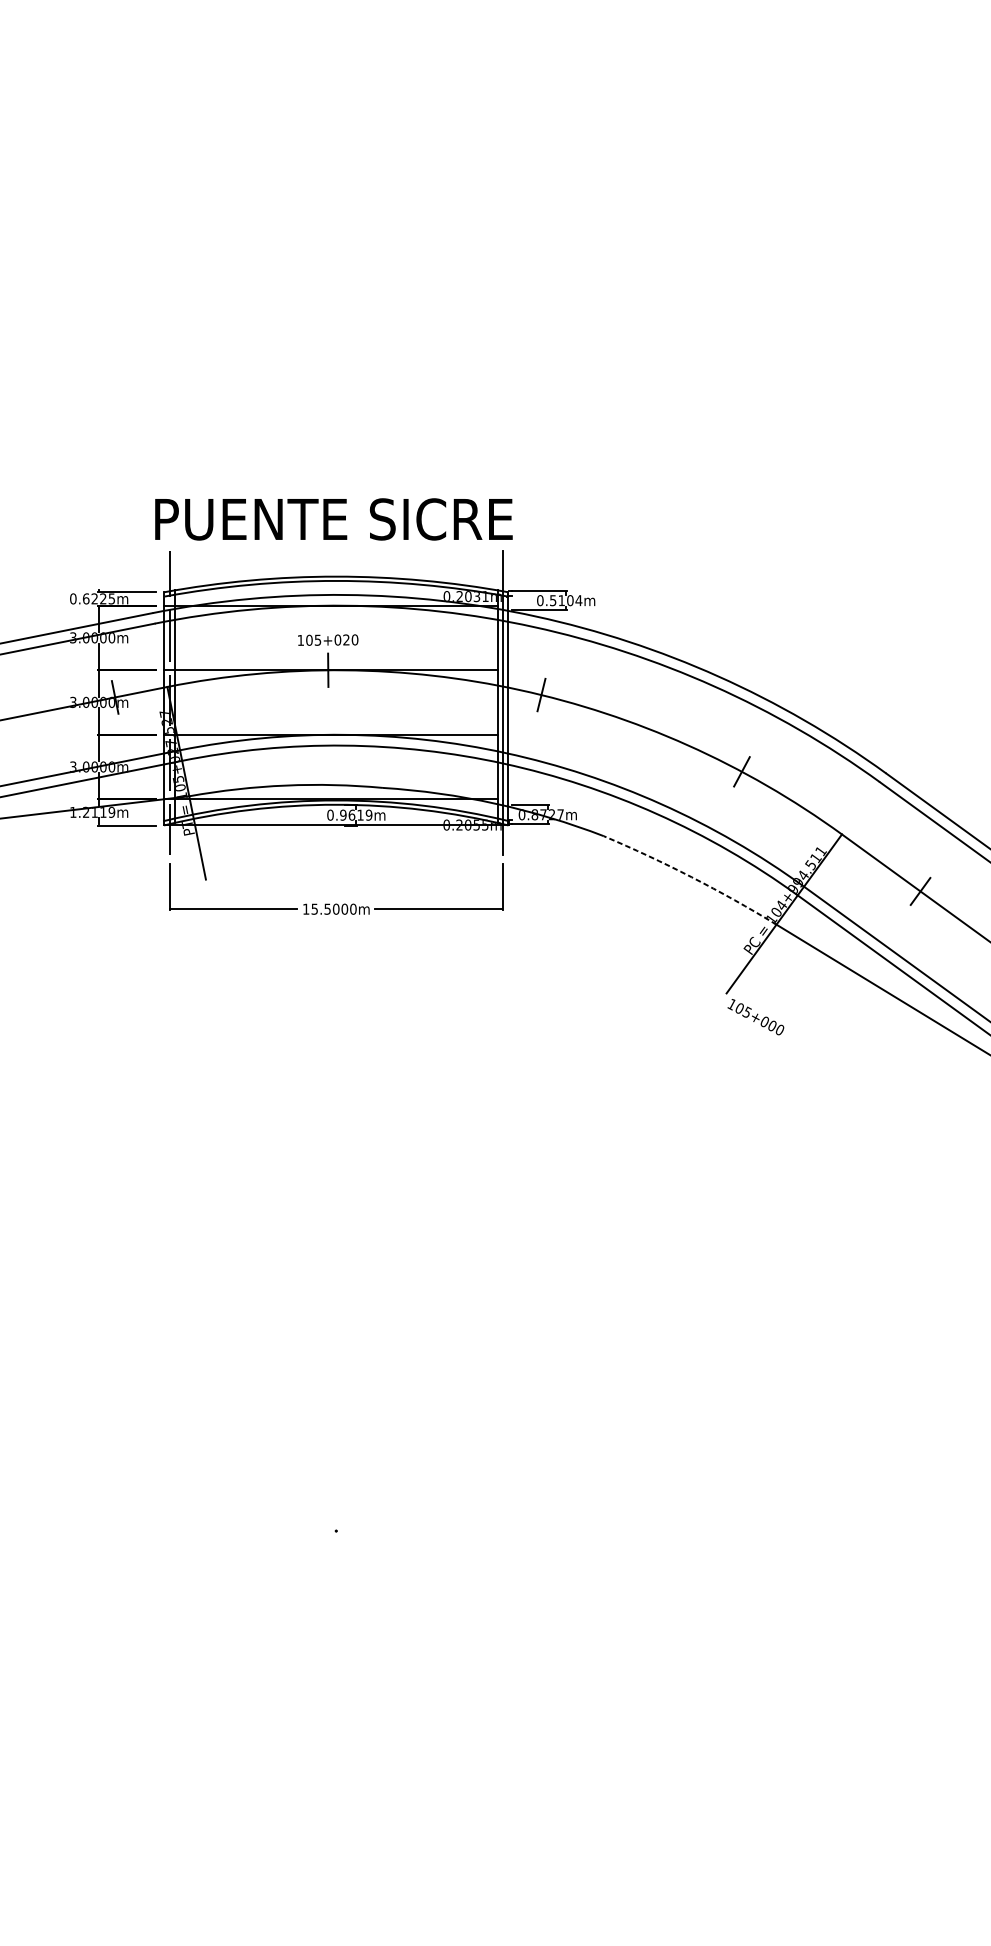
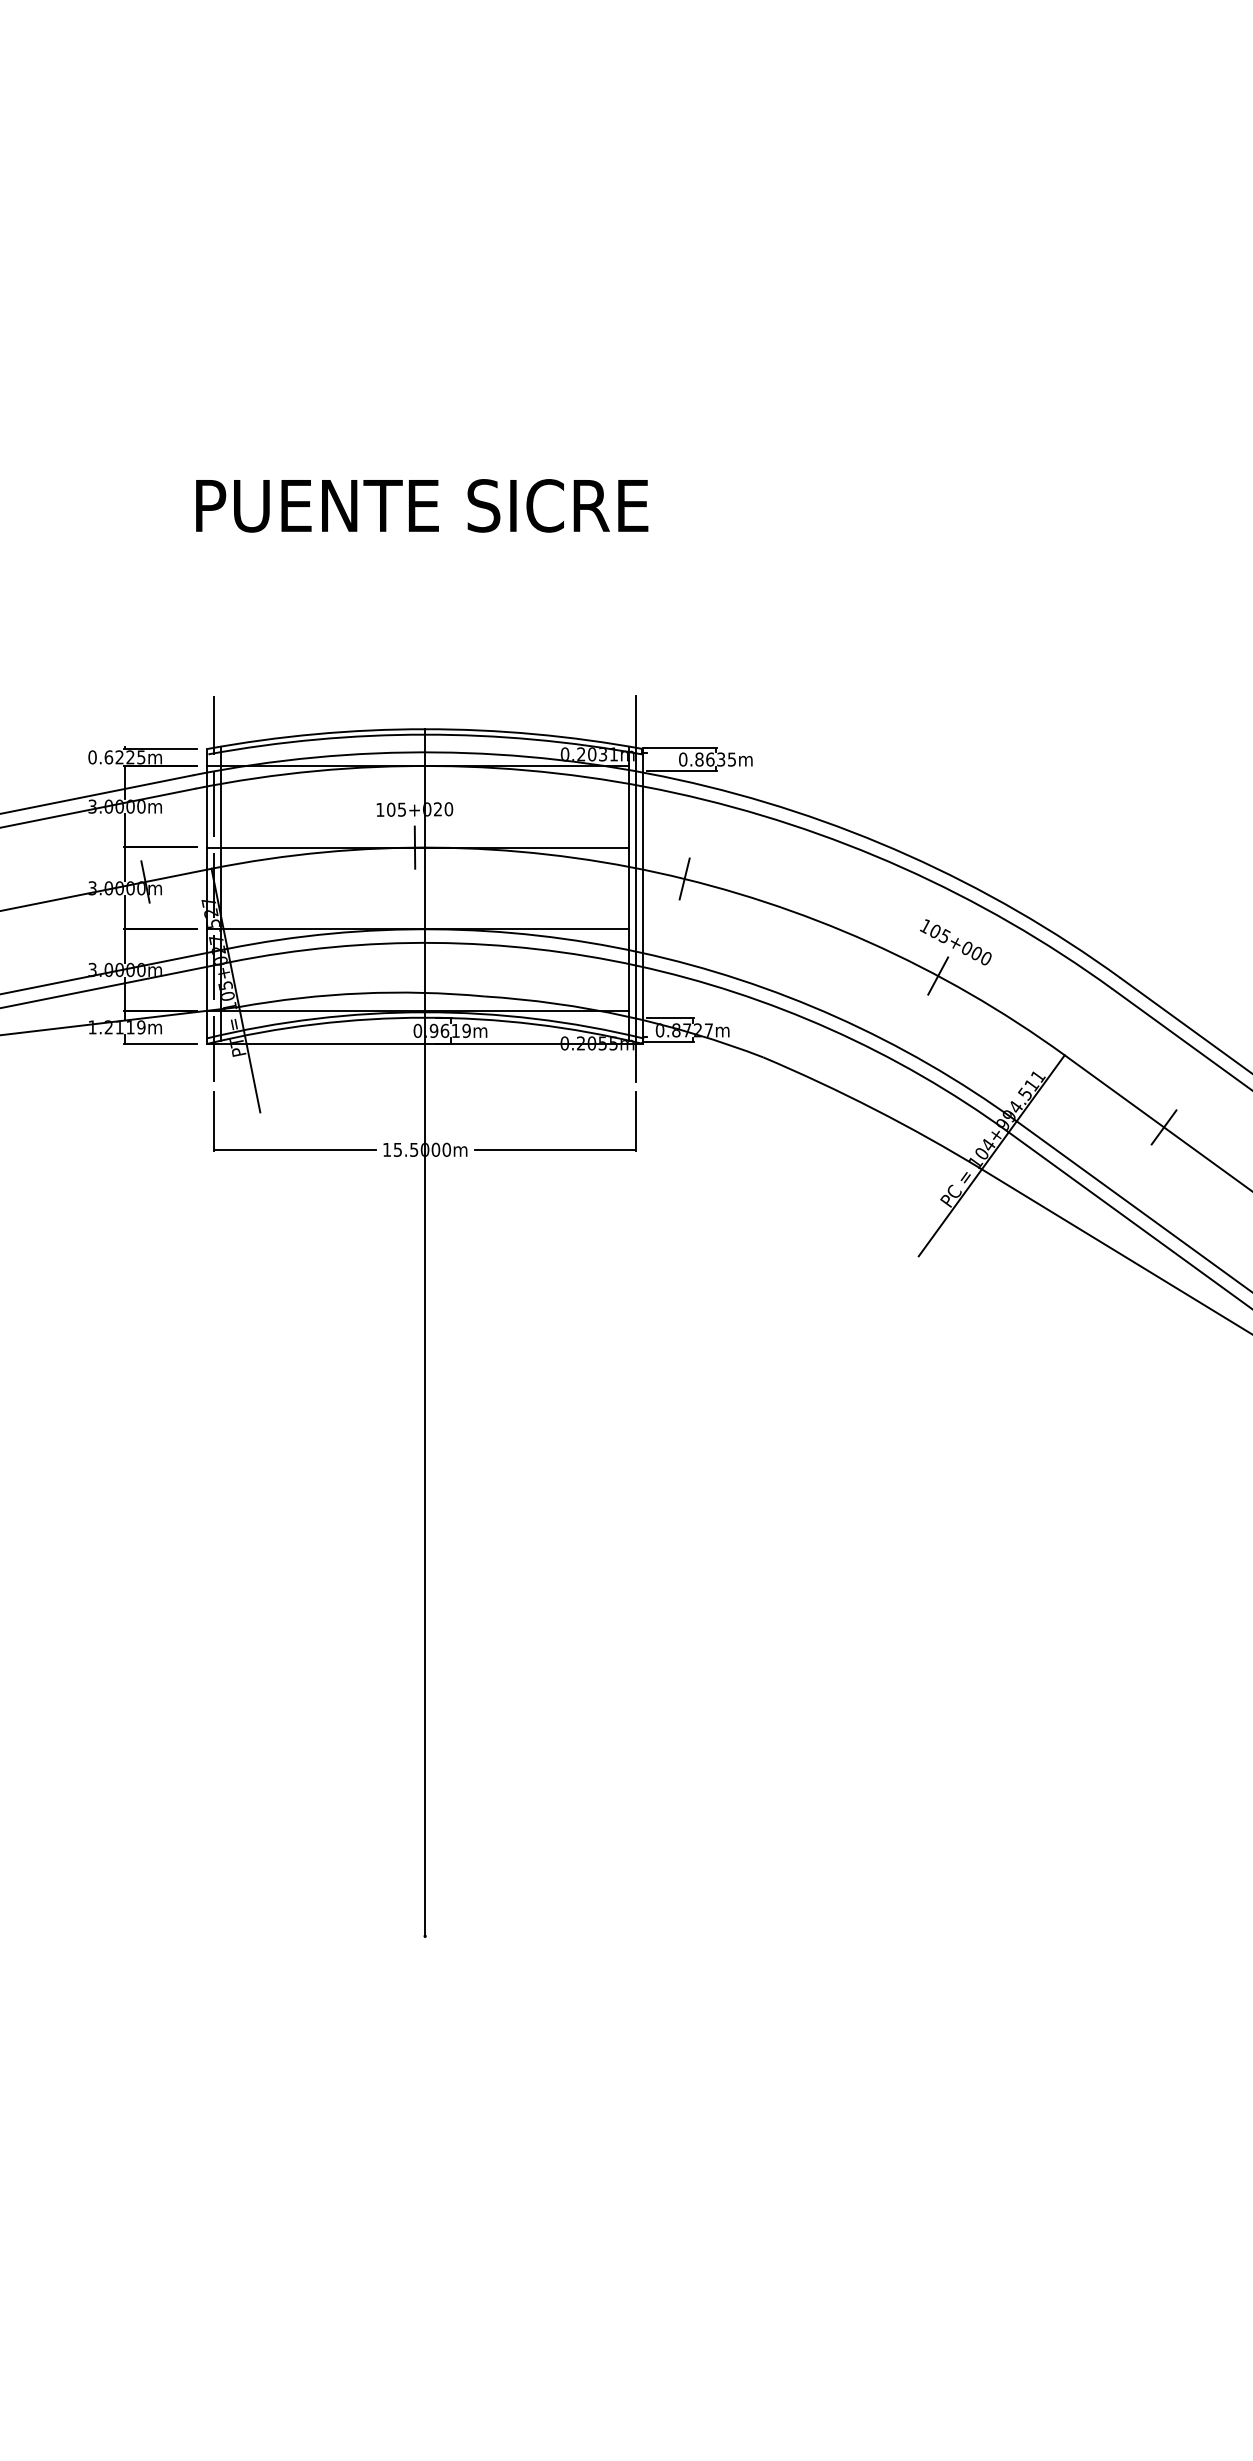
text: (334, 519) -> (422, 505), moved
text: (565, 600) -> (715, 759), 0.5104m -> 0.8635m
arc: (691, 877) -> (874, 1109), dashed -> solid
text: (755, 1017) -> (955, 942), moved
line: (336, 1053) -> (425, 1332), added

